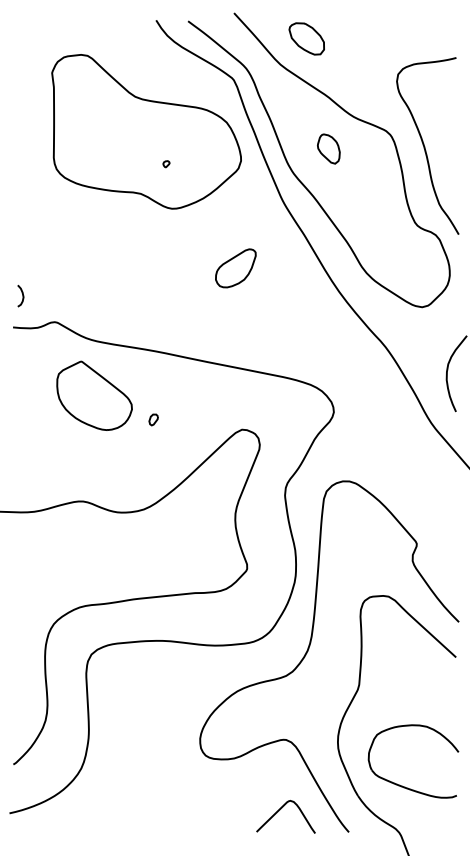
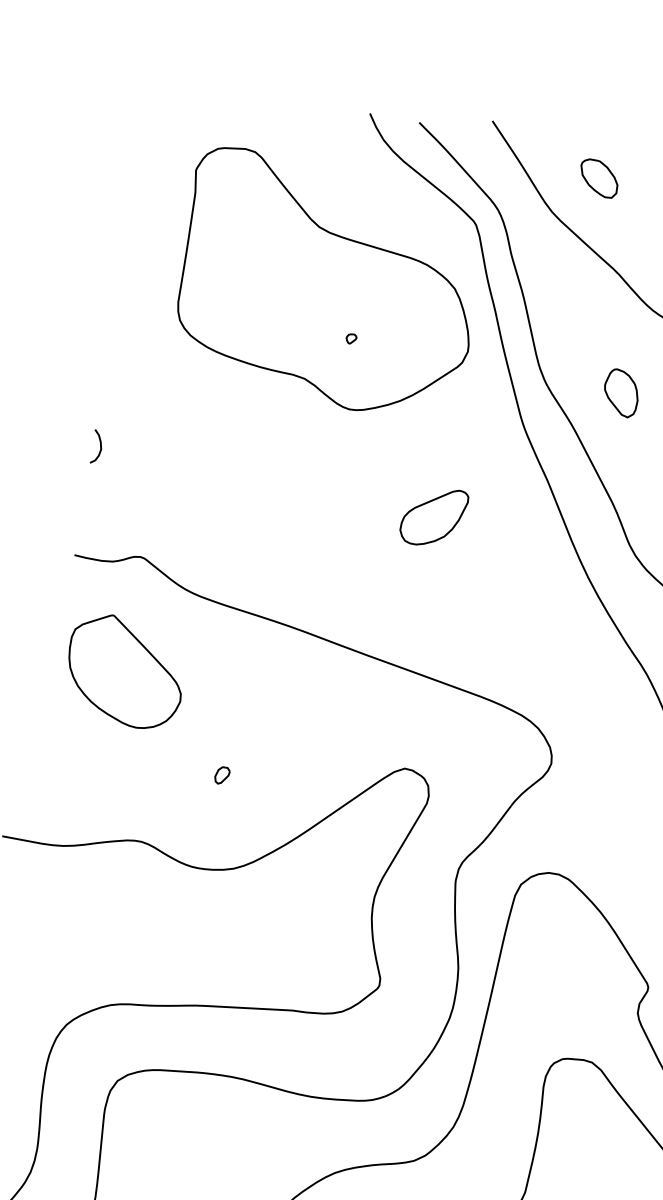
part: (306, 38) -> (598, 177), size x0.71
part: (328, 148) -> (620, 392), moved
curve: (22, 295) -> (99, 446), moved
part: (94, 395) -> (125, 671), moved
part: (153, 419) -> (222, 774), moved

